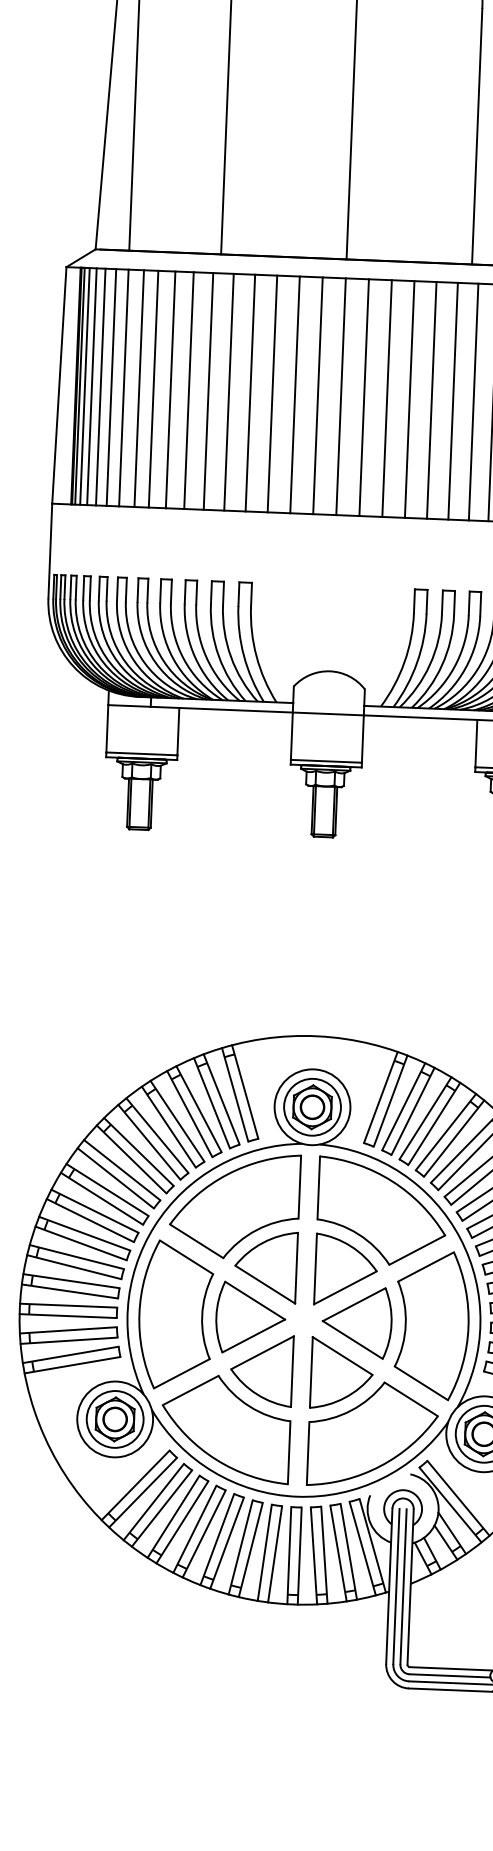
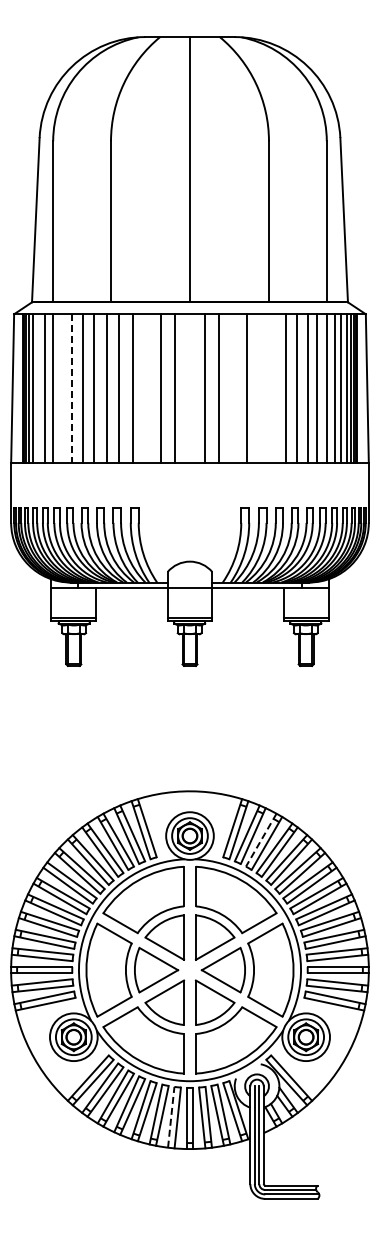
line: (100, 386) -> (38, 388), removed
line: (138, 388) -> (62, 388), removed
line: (152, 388) -> (71, 388), solid -> dashed
line: (271, 393) -> (146, 388), removed
line: (341, 396) -> (190, 388), removed
line: (410, 399) -> (233, 388), removed
line: (453, 400) -> (260, 388), removed
line: (473, 401) -> (273, 388), removed
line: (425, 1118) -> (261, 840), solid -> dashed
line: (265, 1553) -> (171, 1117), solid -> dashed

